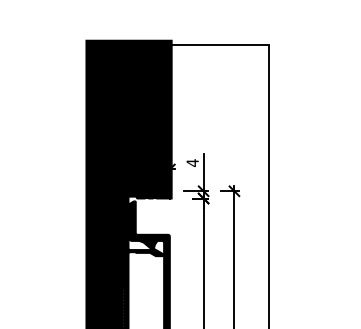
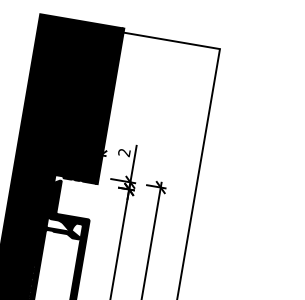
text: (192, 162) -> (124, 152), 4 -> 2

